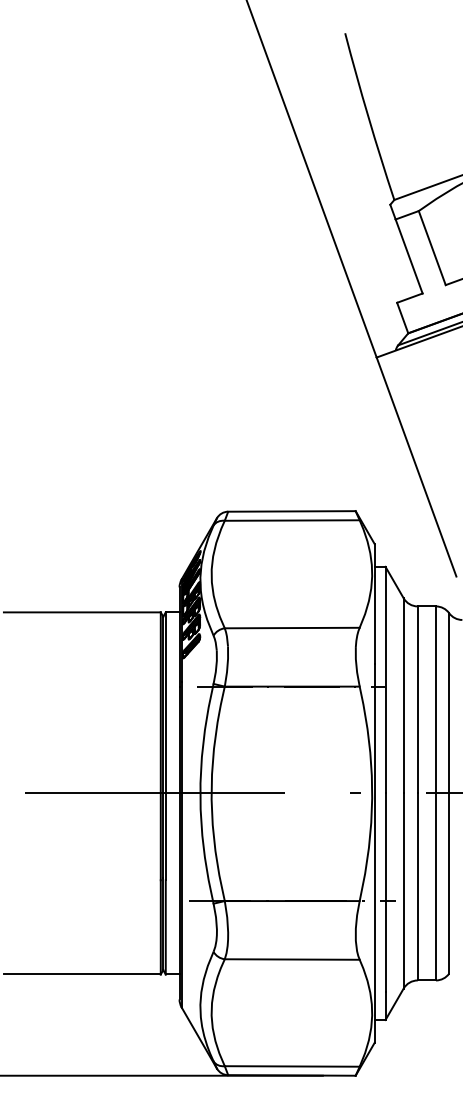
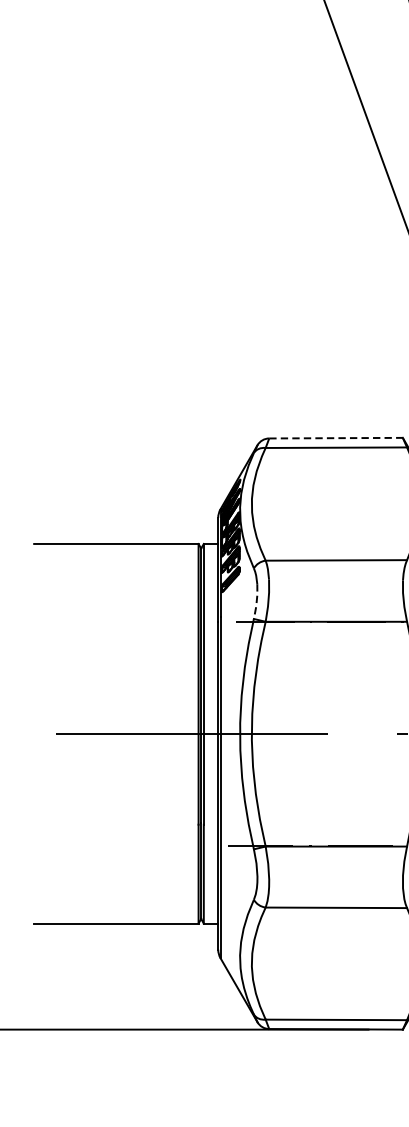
line: (291, 511) -> (335, 438), solid -> dashed
line: (216, 667) -> (256, 601), solid -> dashed

